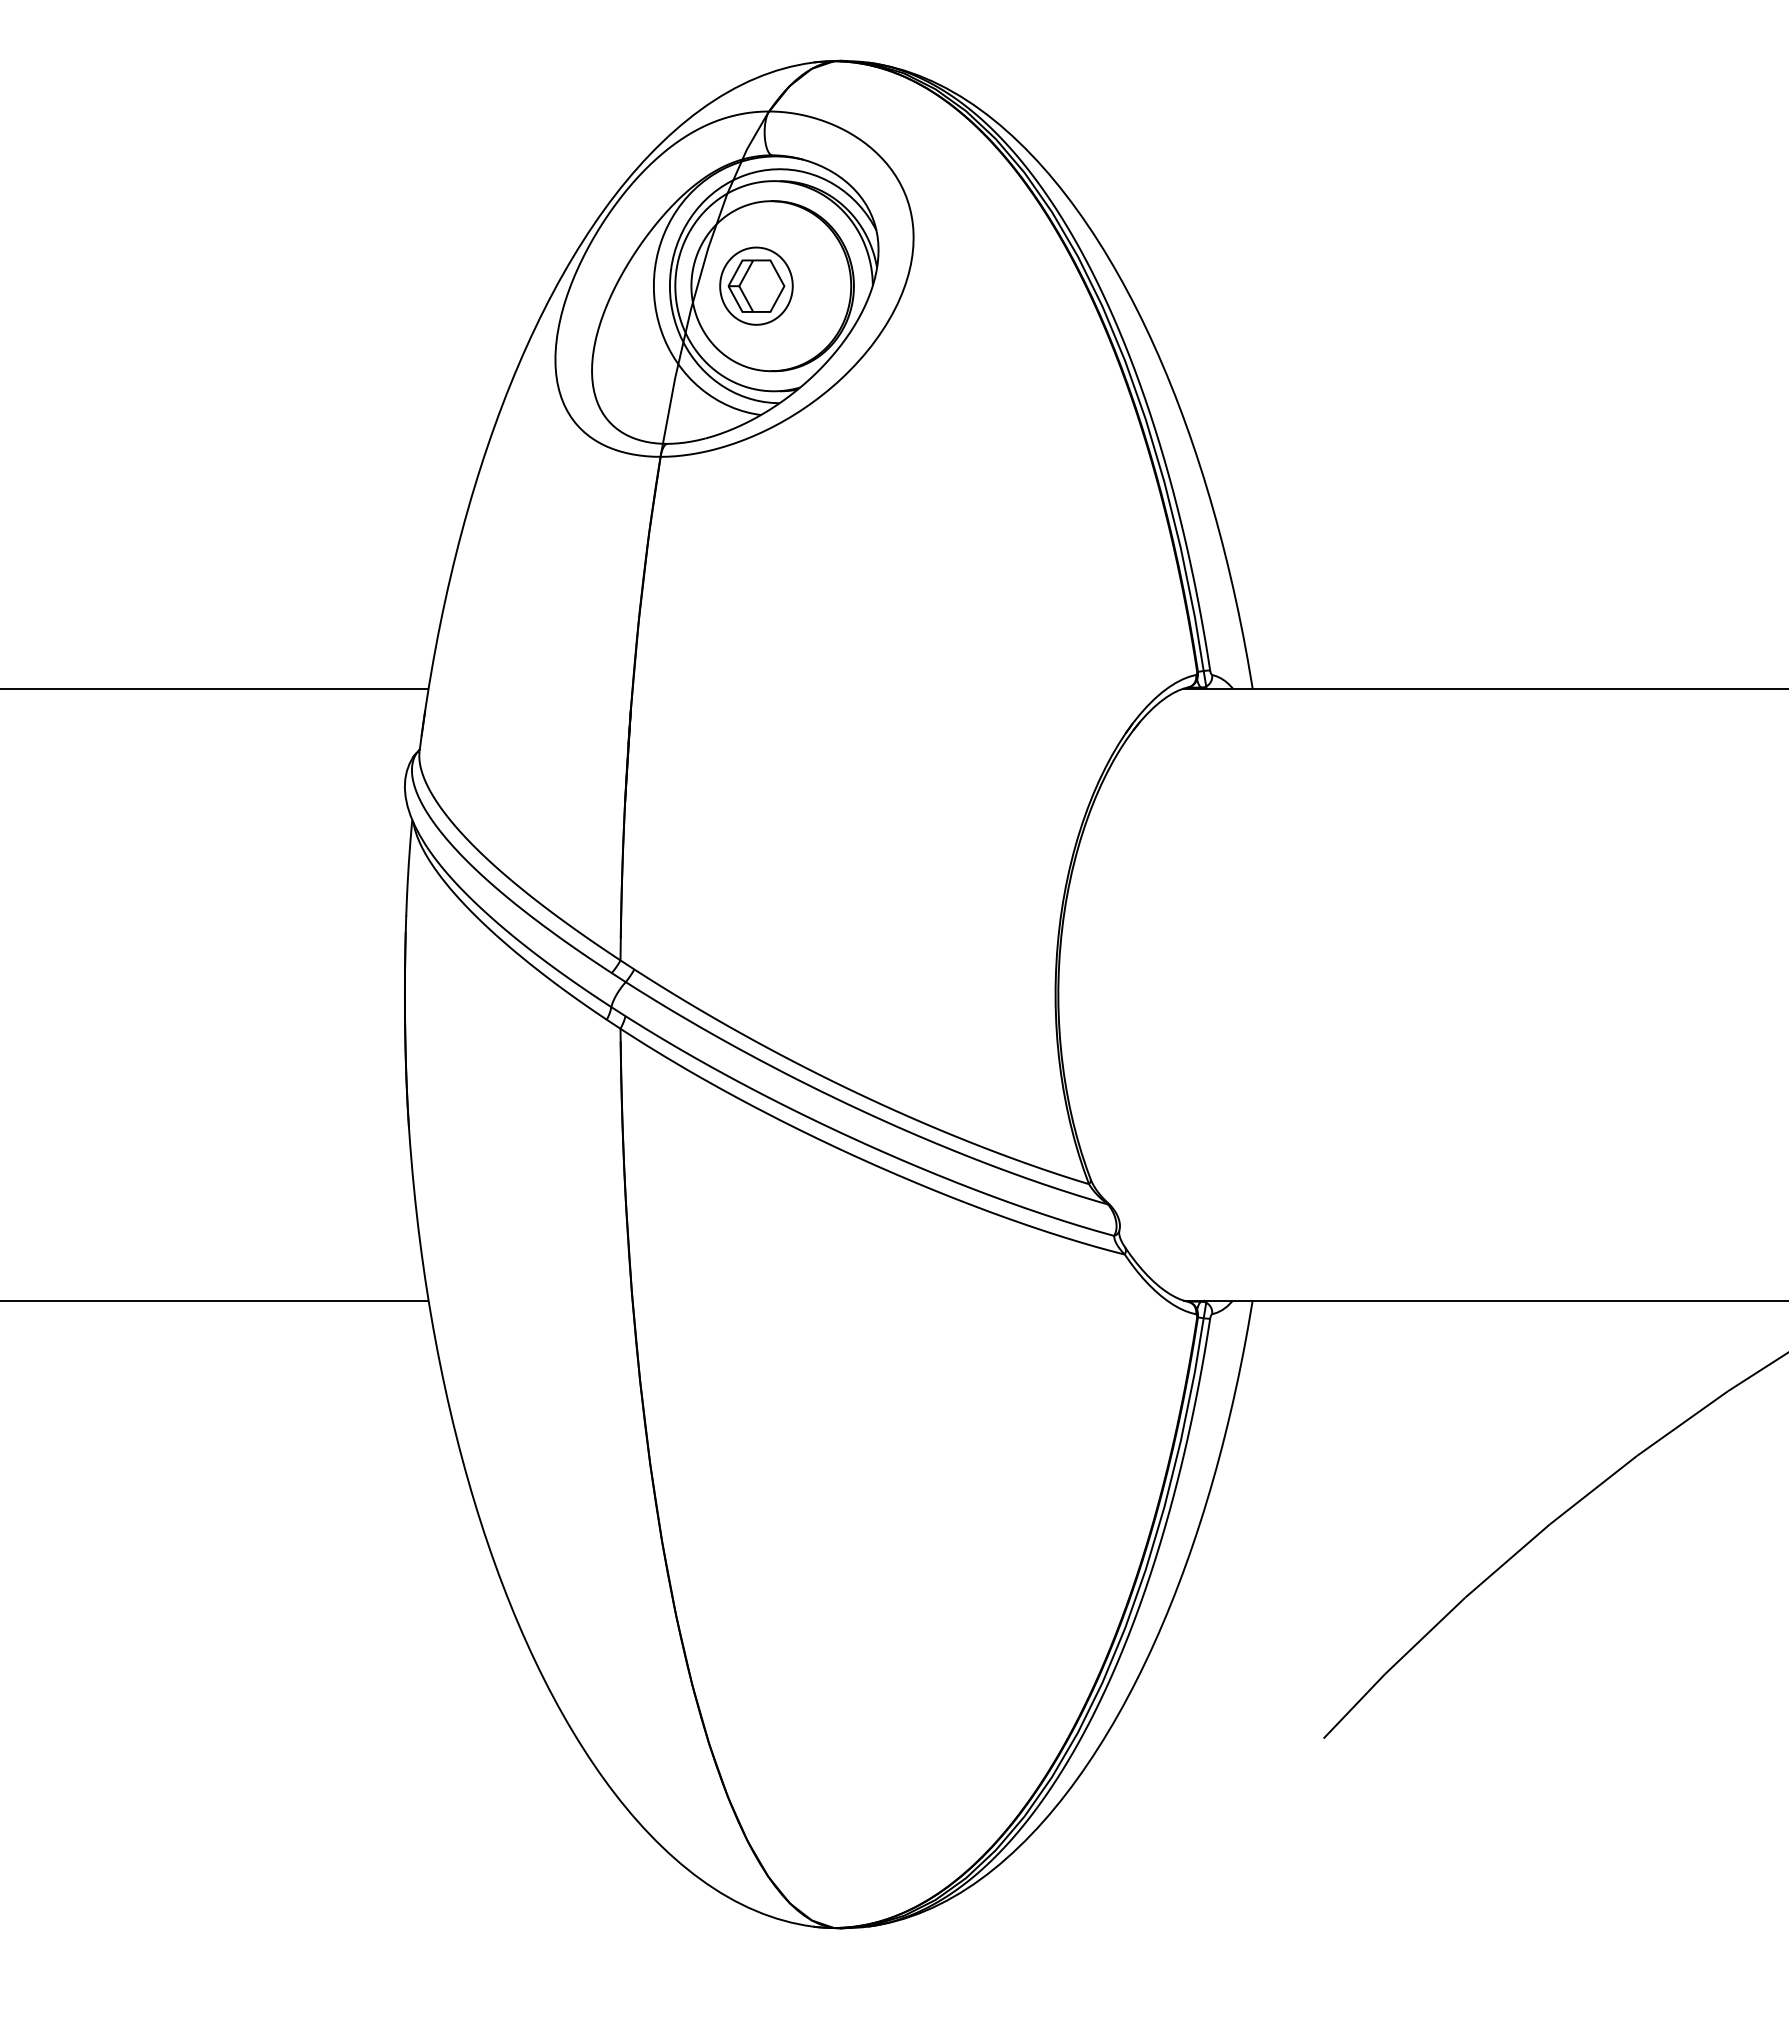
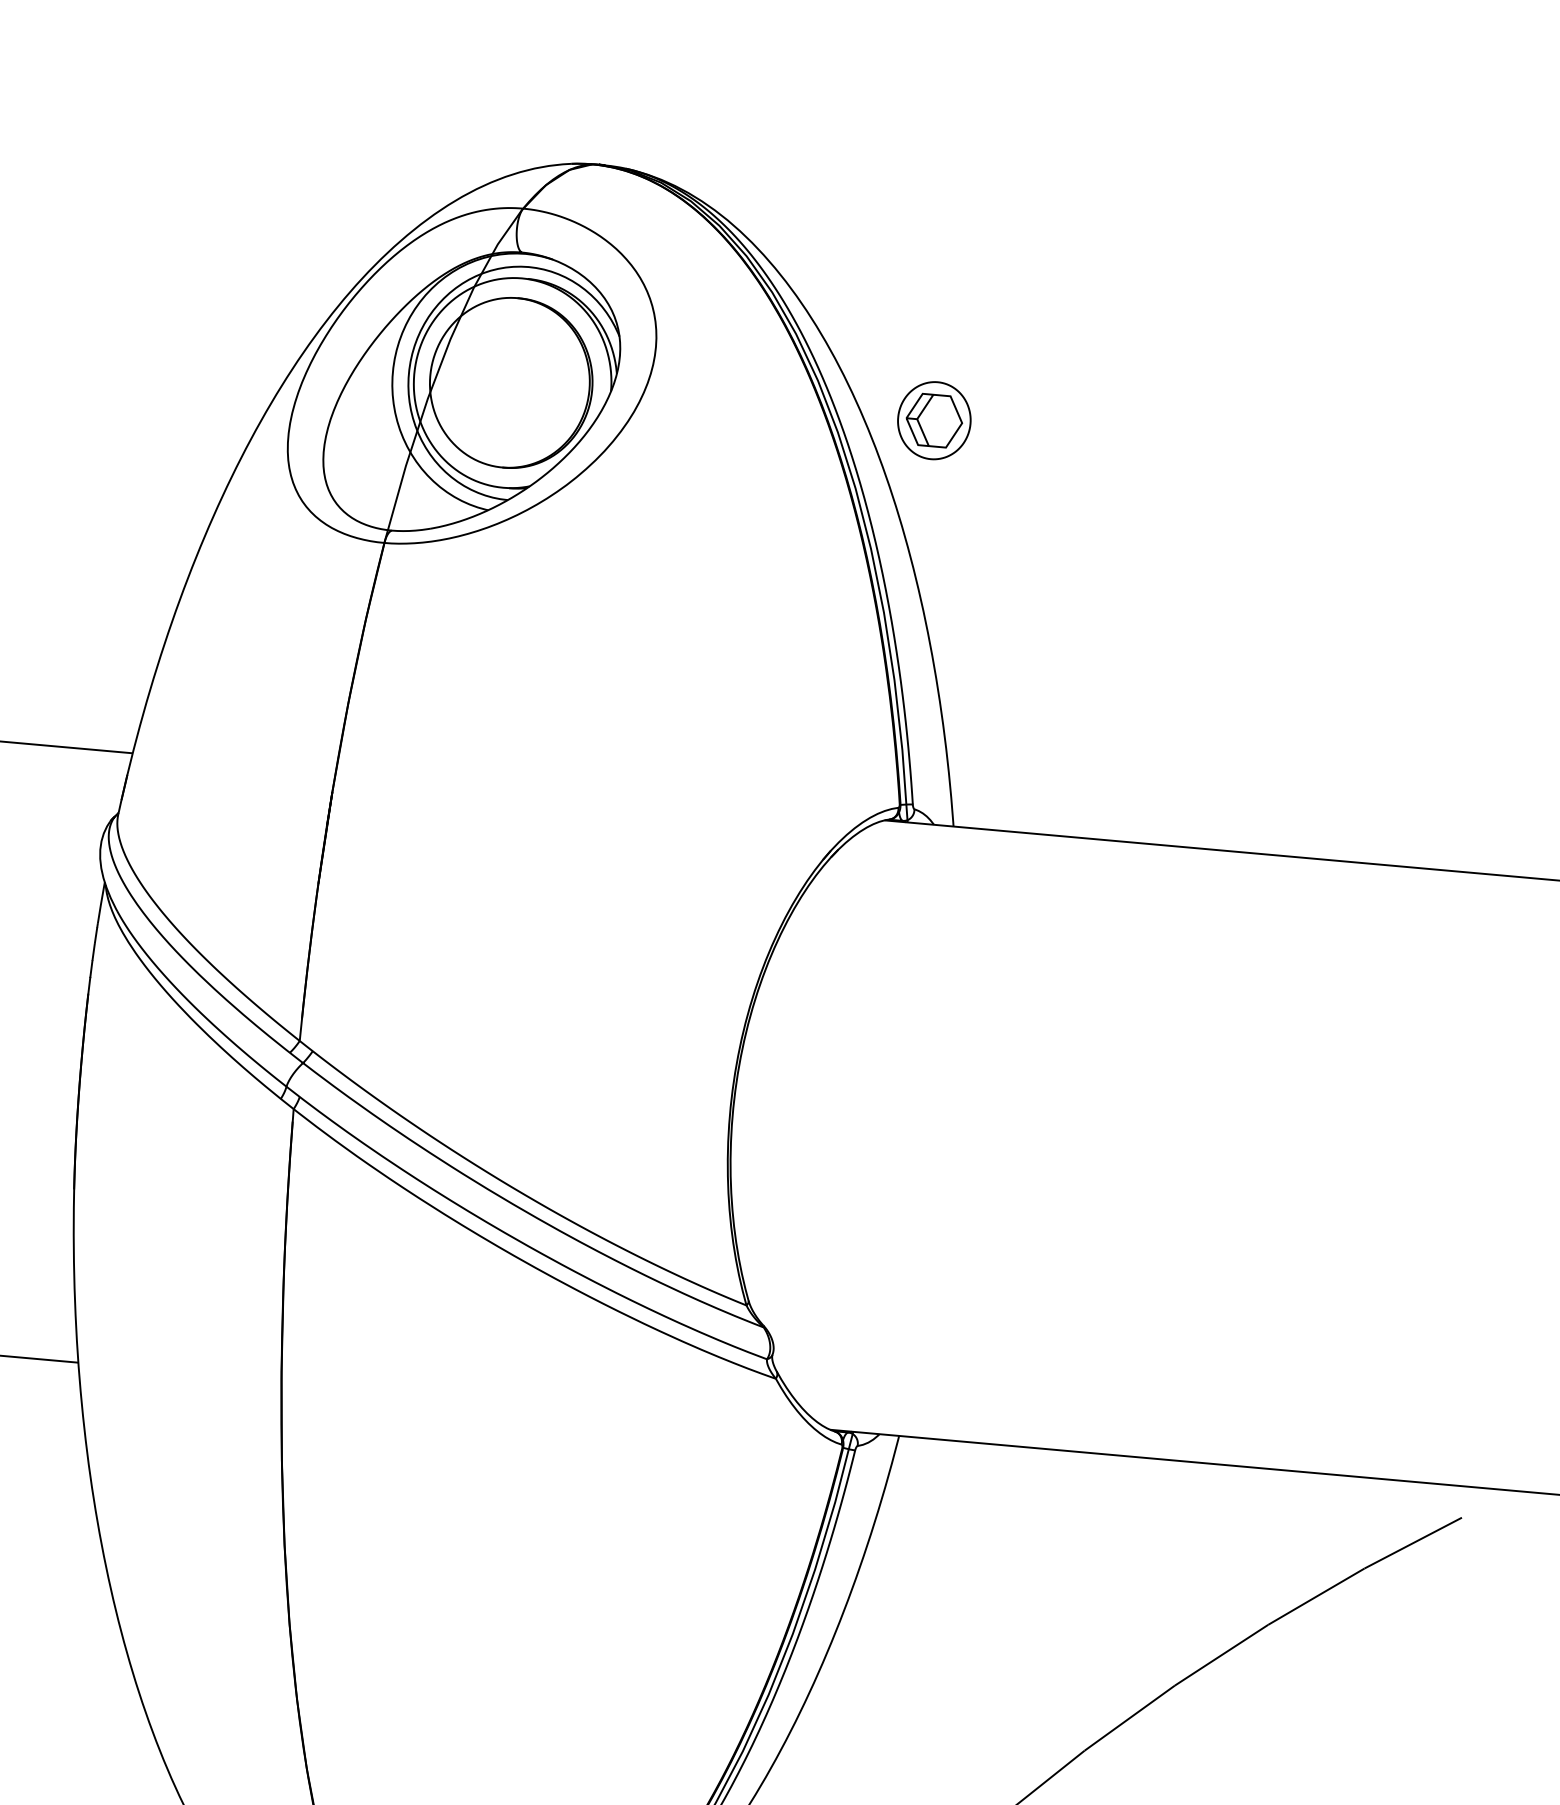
part: (756, 285) -> (934, 420), moved

